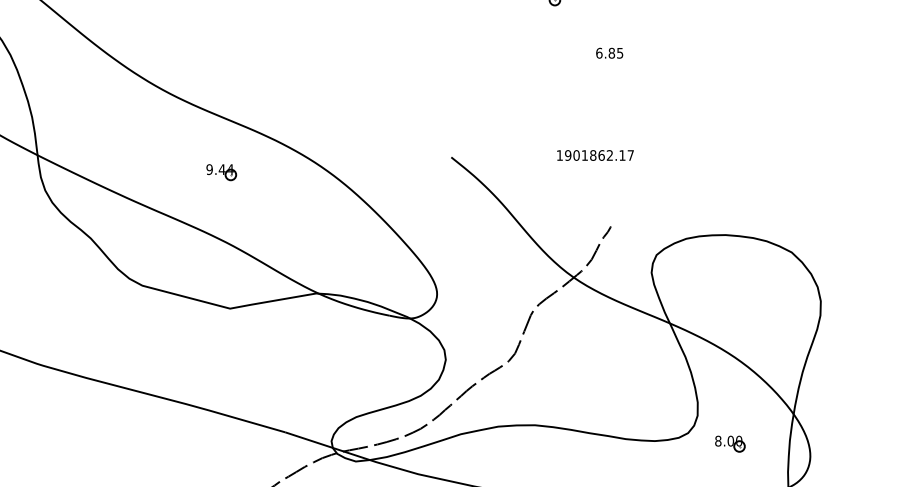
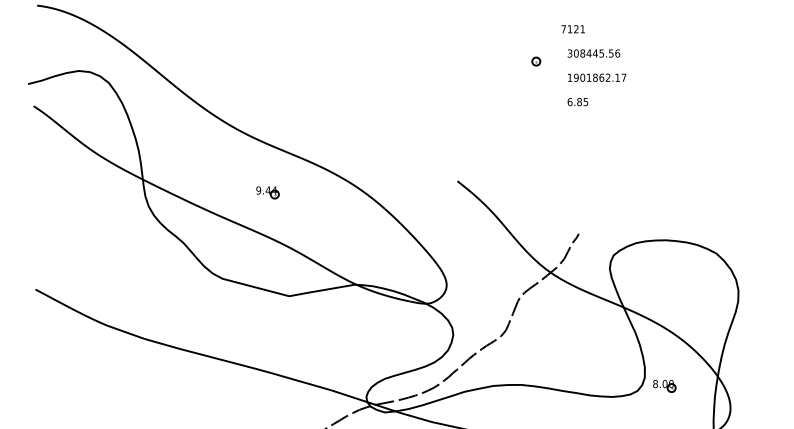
text: (595, 155) -> (597, 77), moved
part: (221, 172) -> (267, 192), moved
part: (730, 443) -> (664, 385), moved

